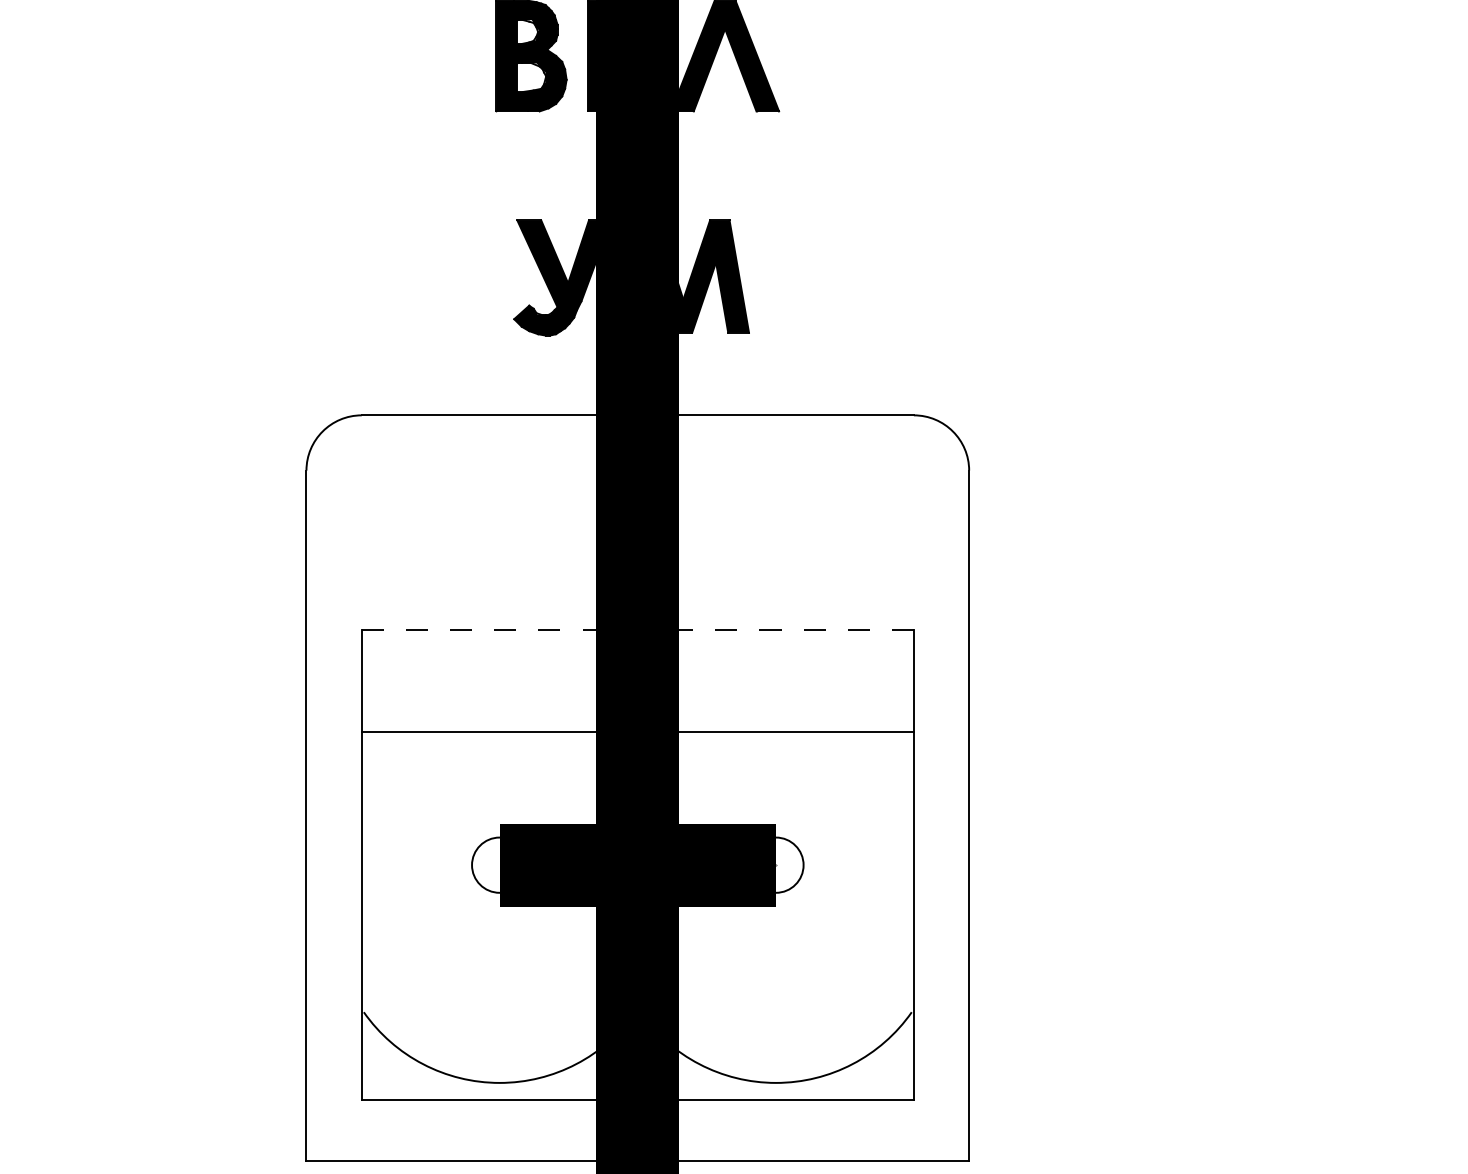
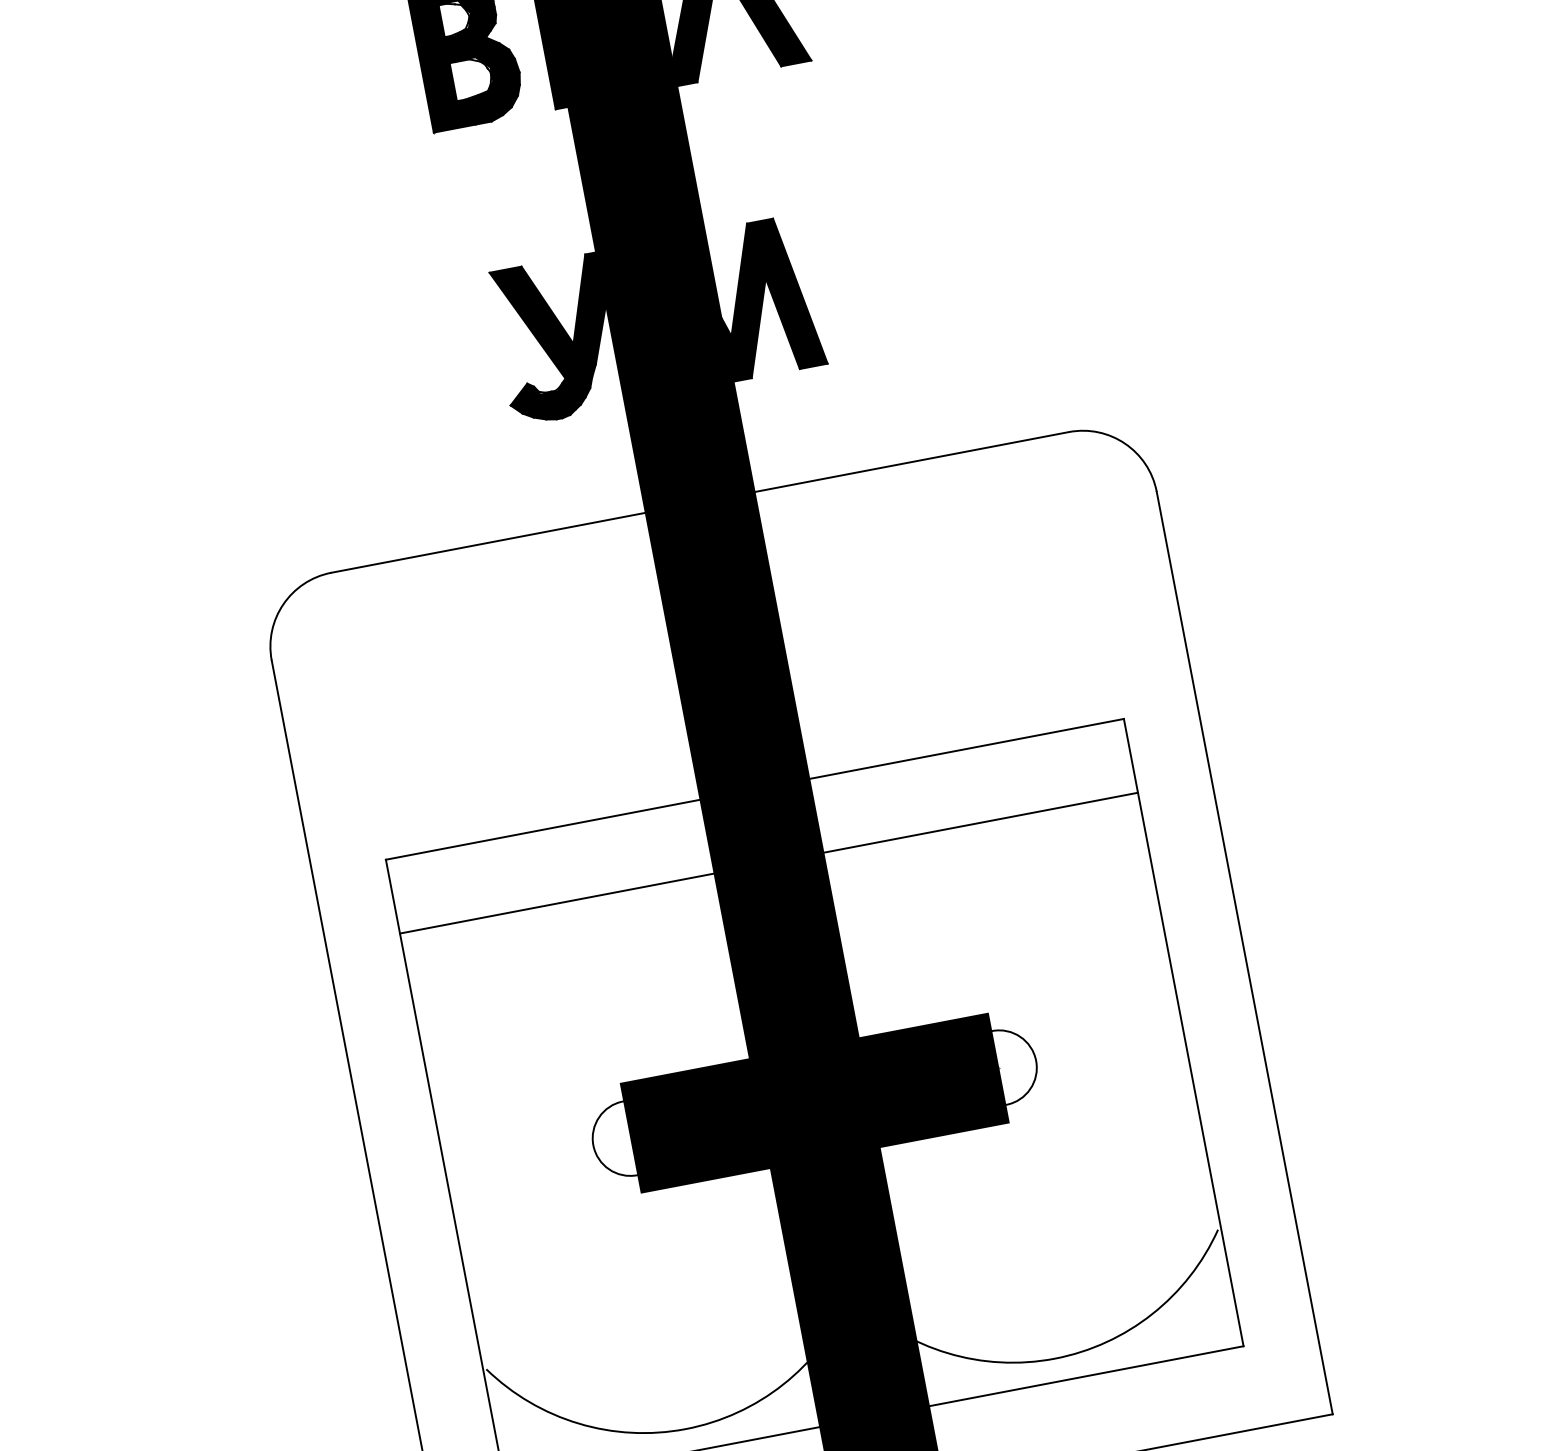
line: (637, 630) -> (754, 789), dashed -> solid
line: (637, 732) -> (768, 863), moved

